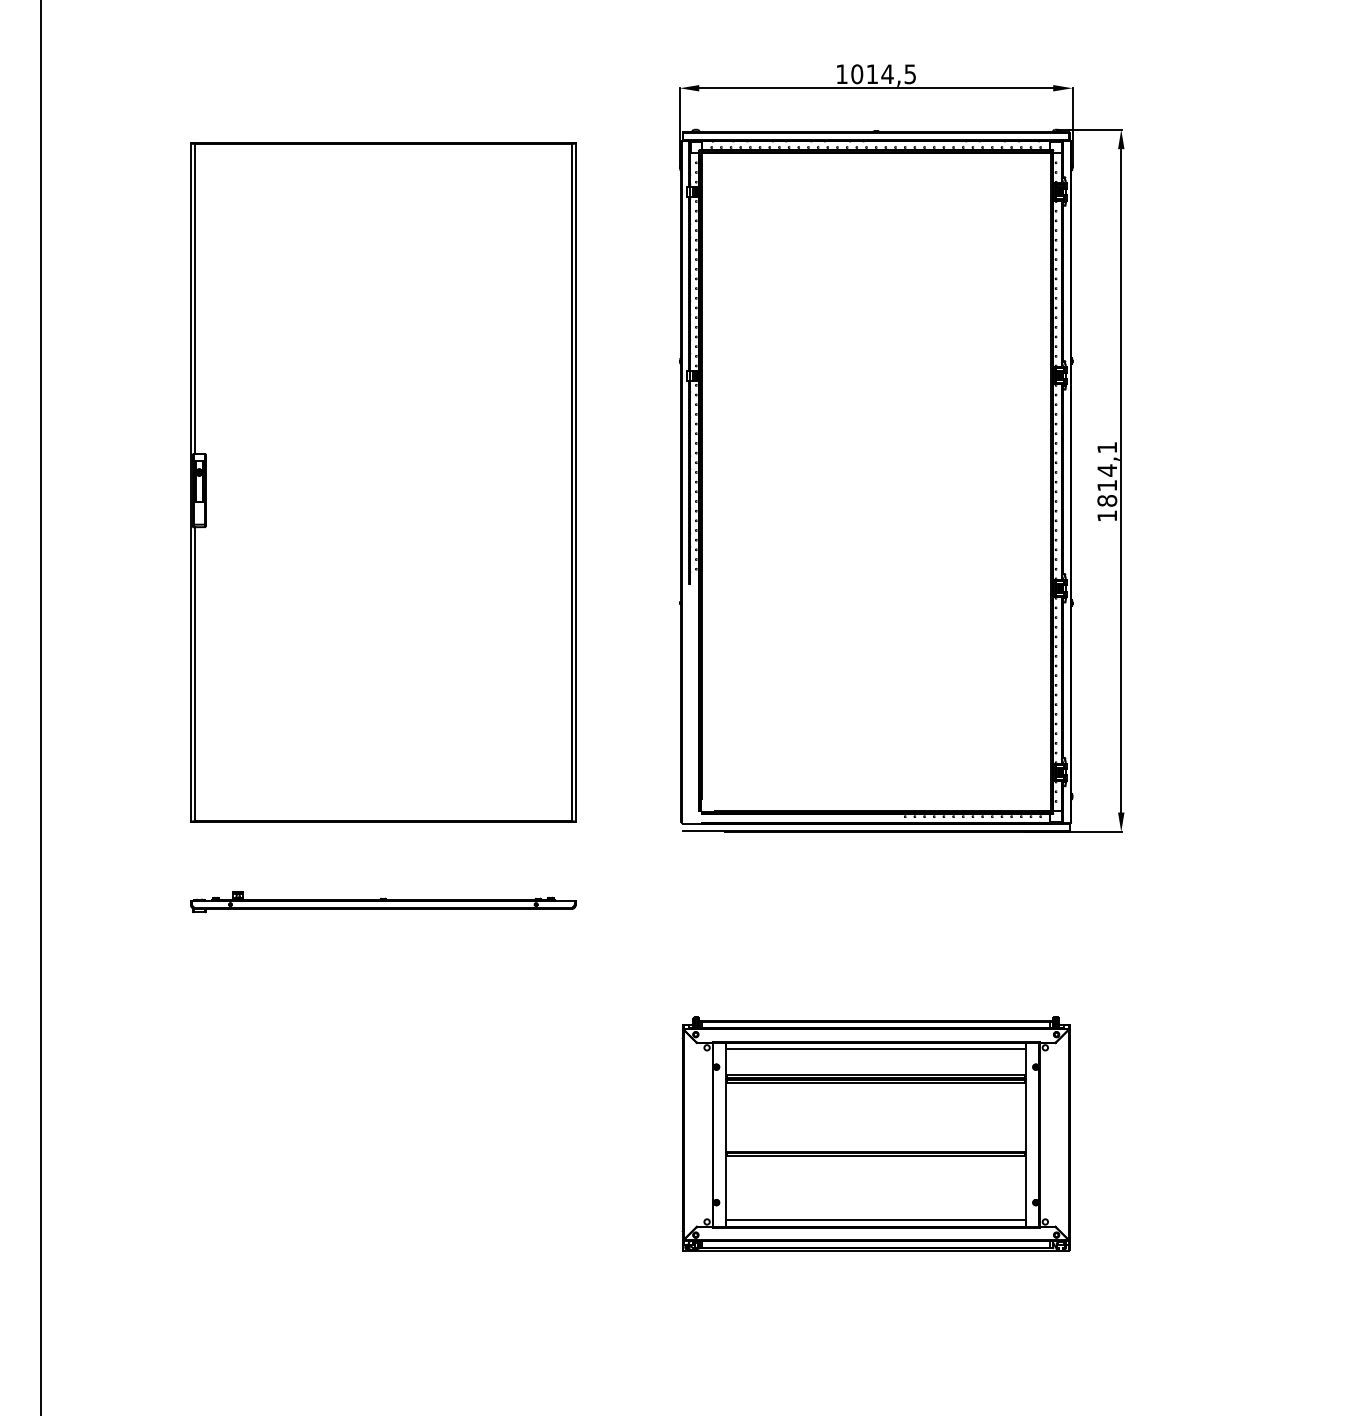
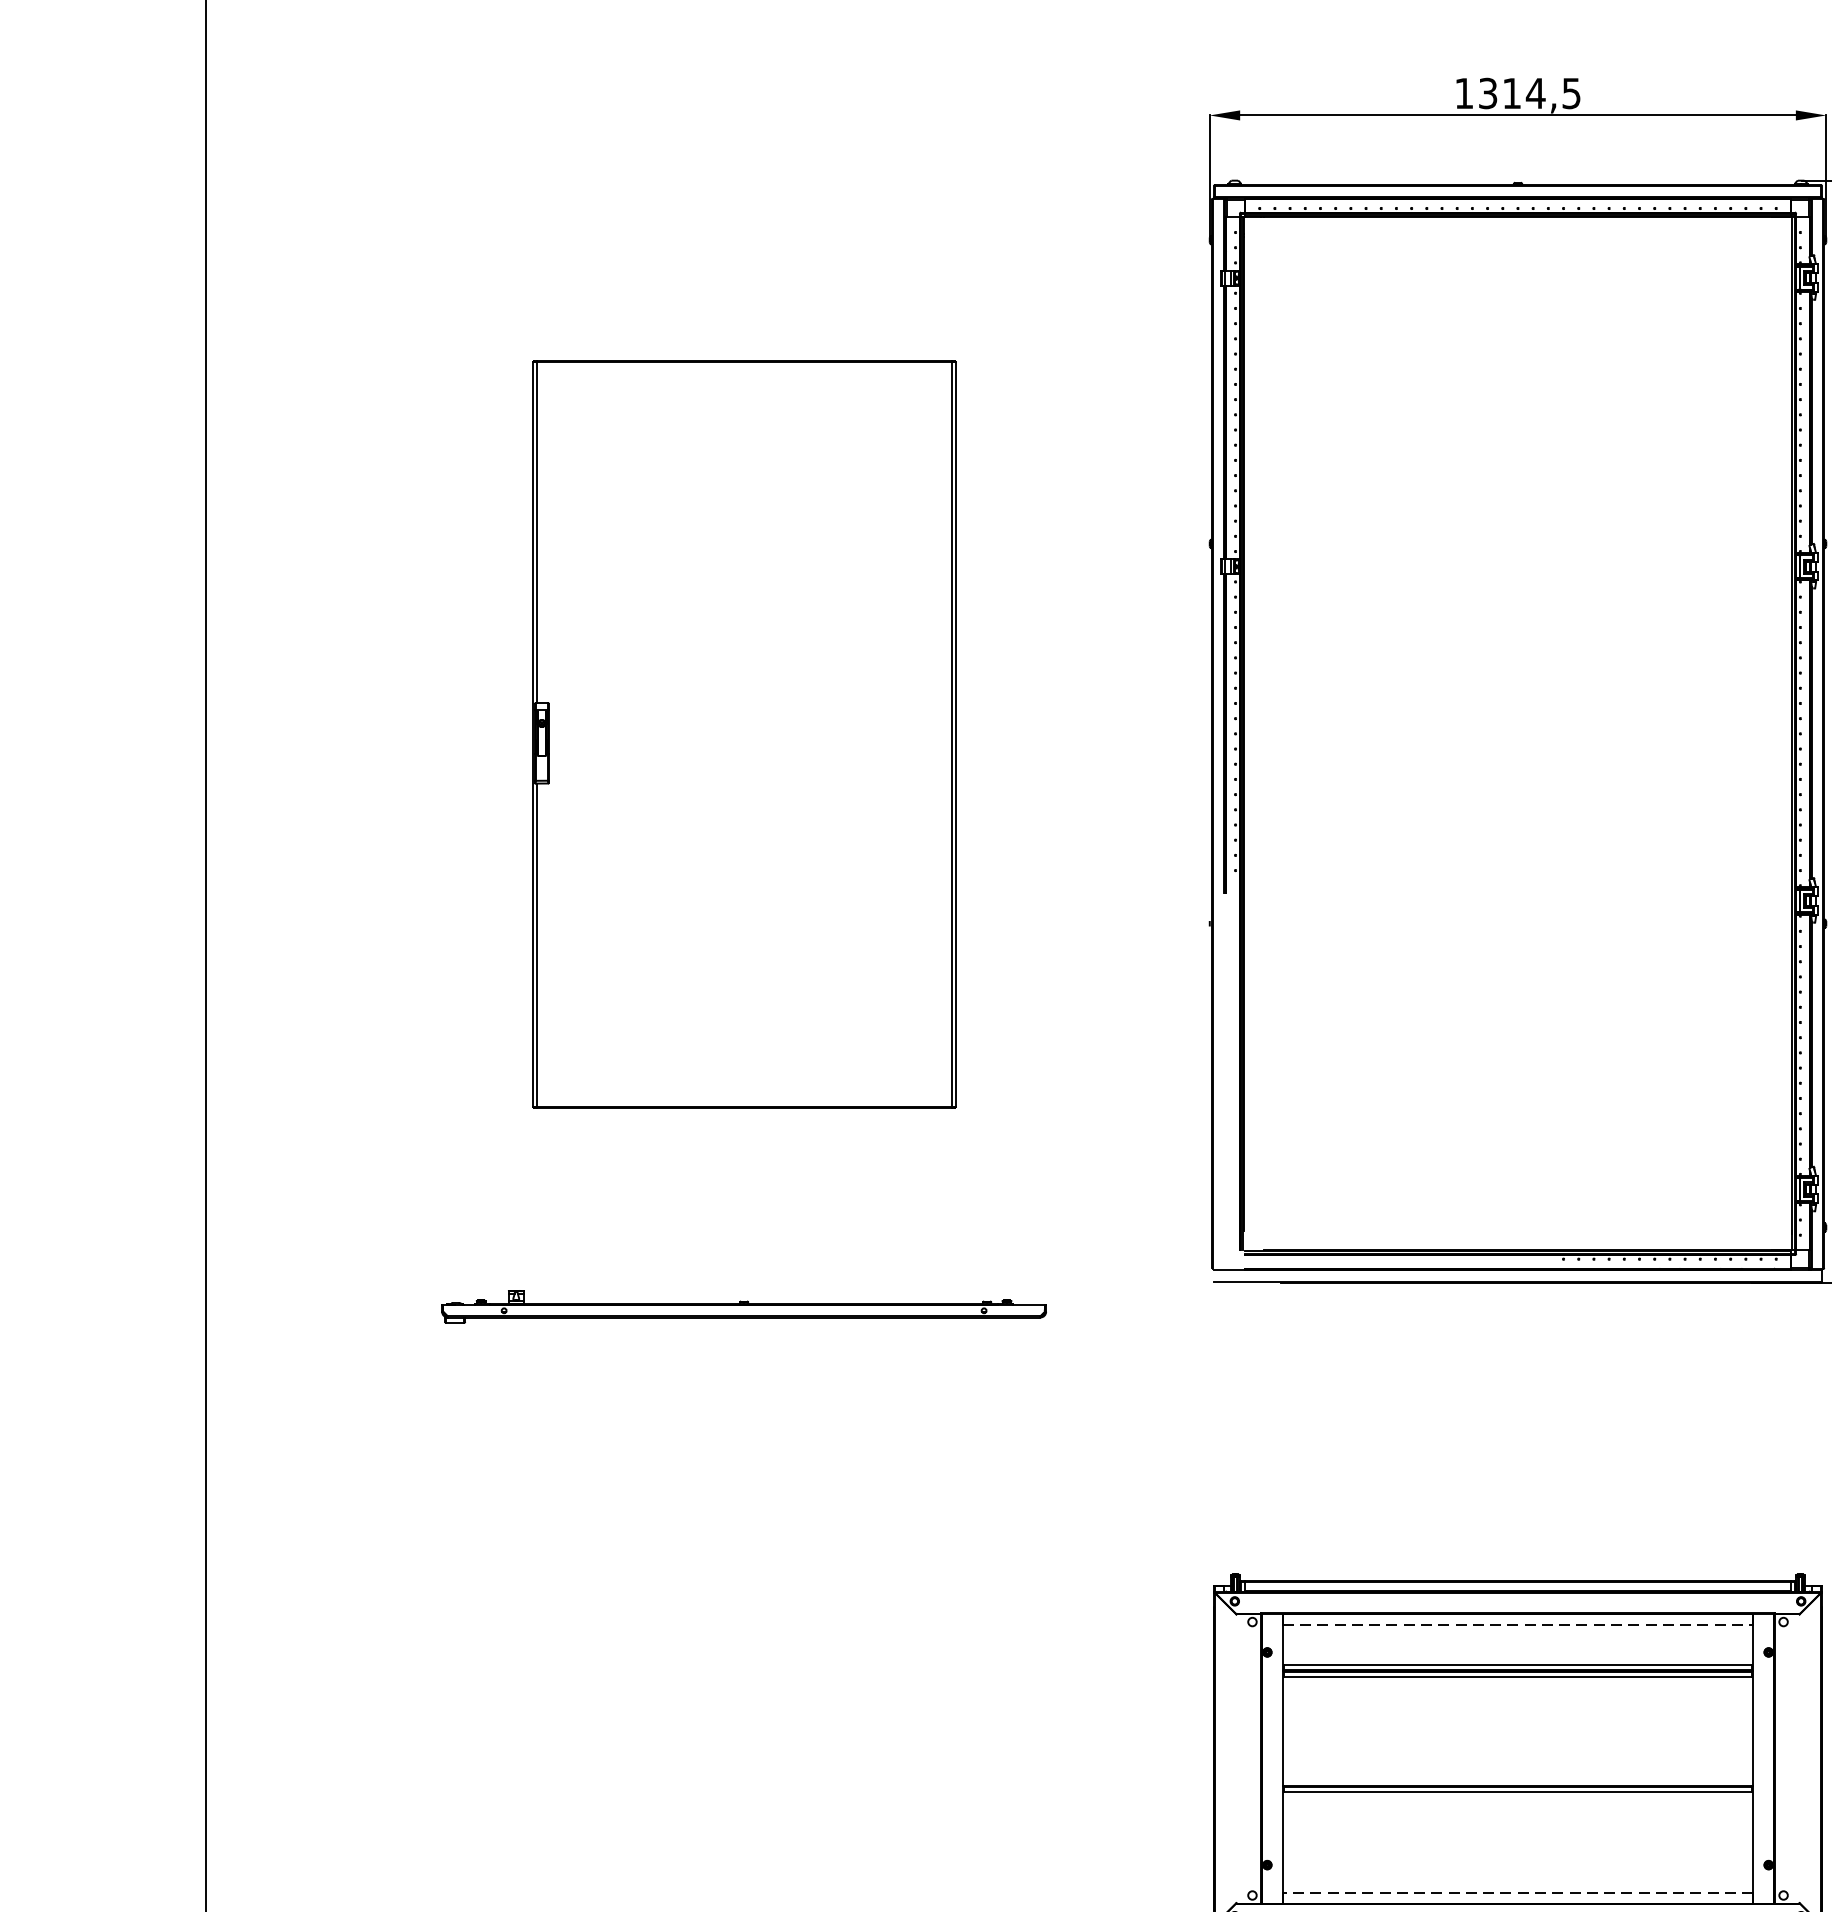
text: (857, 74) -> (1488, 93), 1014,5 -> 1314,5
part: (383, 482) -> (744, 734), size x0.7
part: (383, 902) -> (744, 1307), moved
line: (876, 1049) -> (1518, 1624), solid -> dashed
line: (876, 1220) -> (1518, 1893), solid -> dashed

